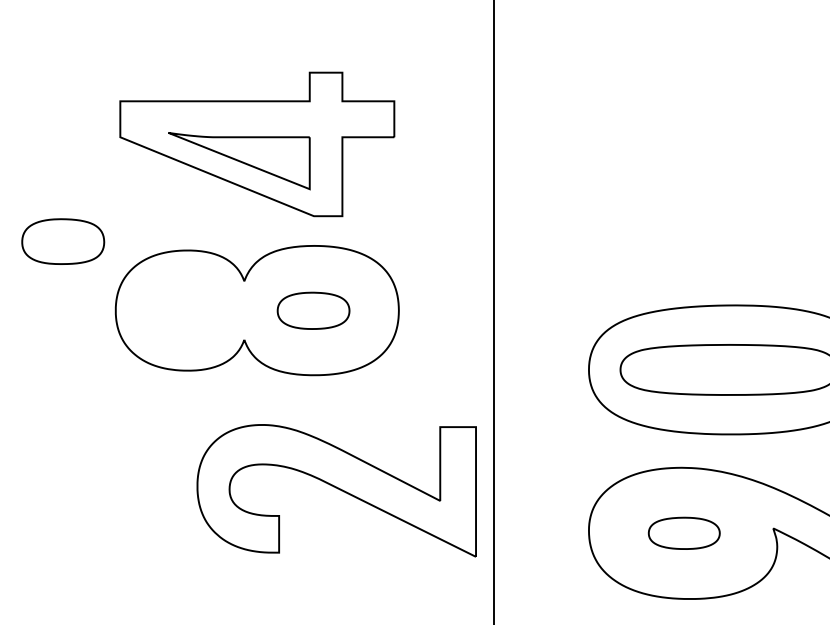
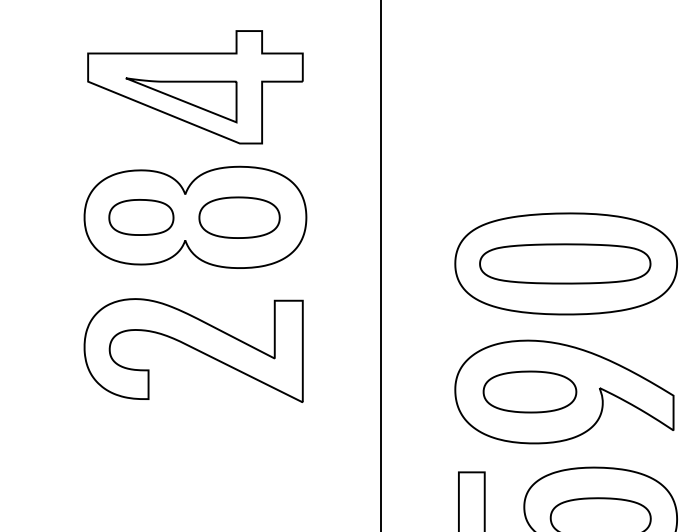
part: (63, 241) -> (141, 217), moved
part: (313, 310) -> (239, 217), size x1.43
part: (336, 490) -> (193, 350), moved
part: (683, 532) -> (529, 391), size x1.67

